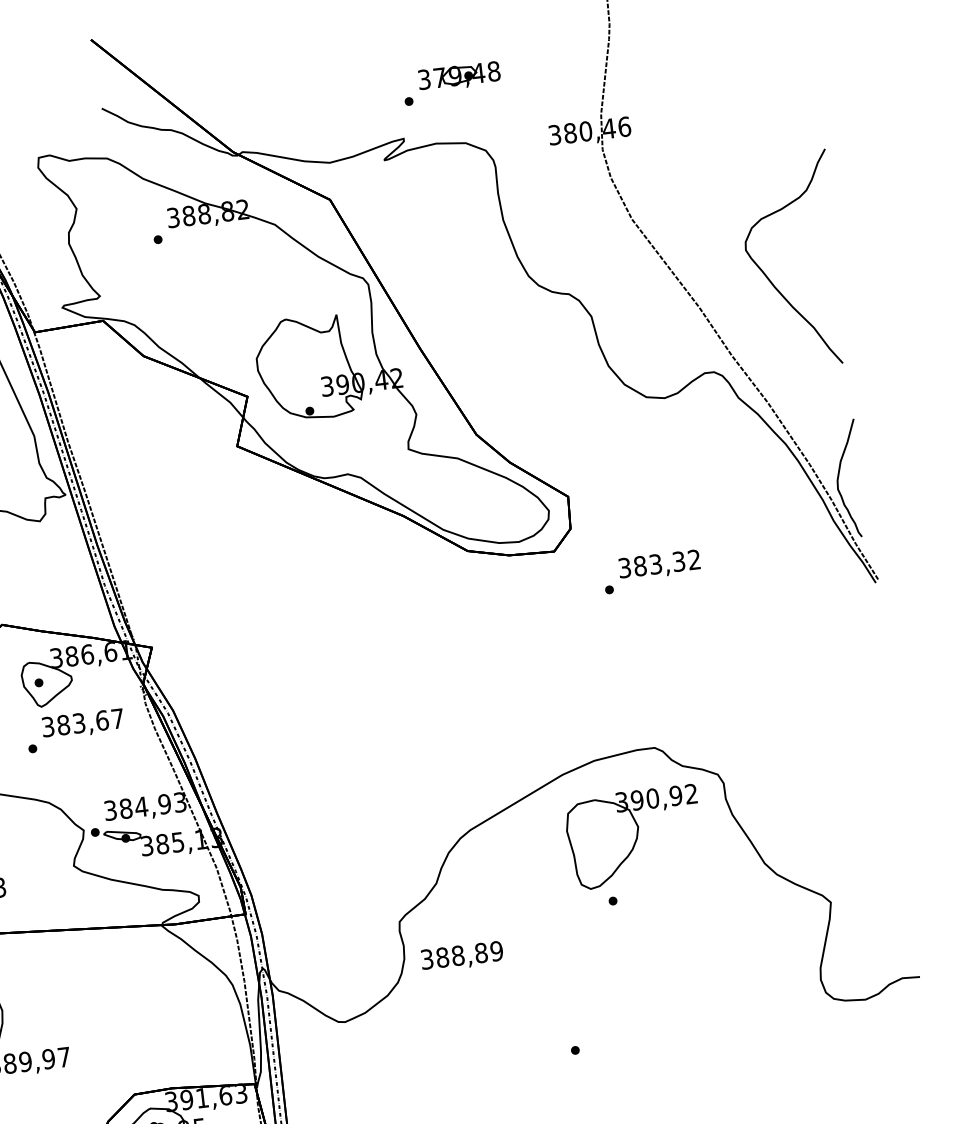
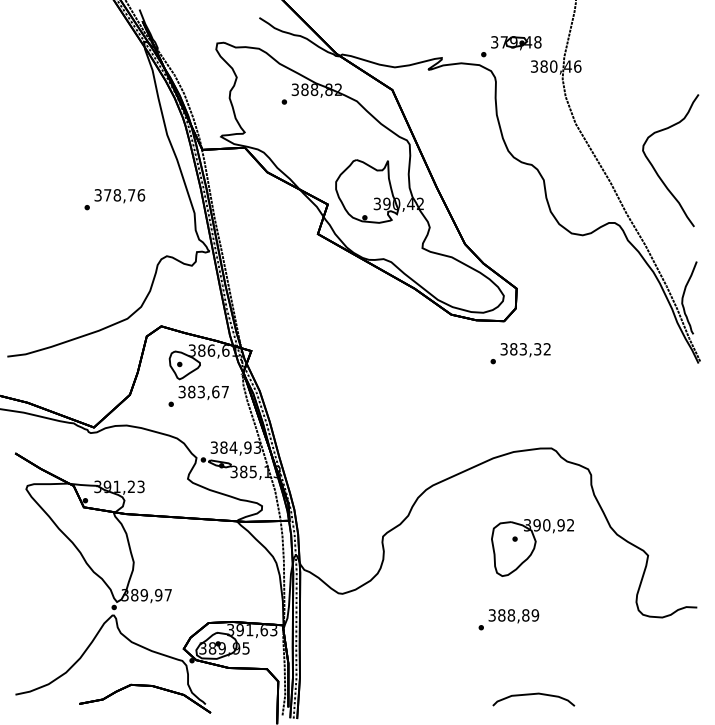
part: (452, 83) -> (511, 46), moved
text: (651, 571) -> (520, 353), moved
part: (634, 837) -> (532, 547), moved
text: (461, 957) -> (513, 616), moved

